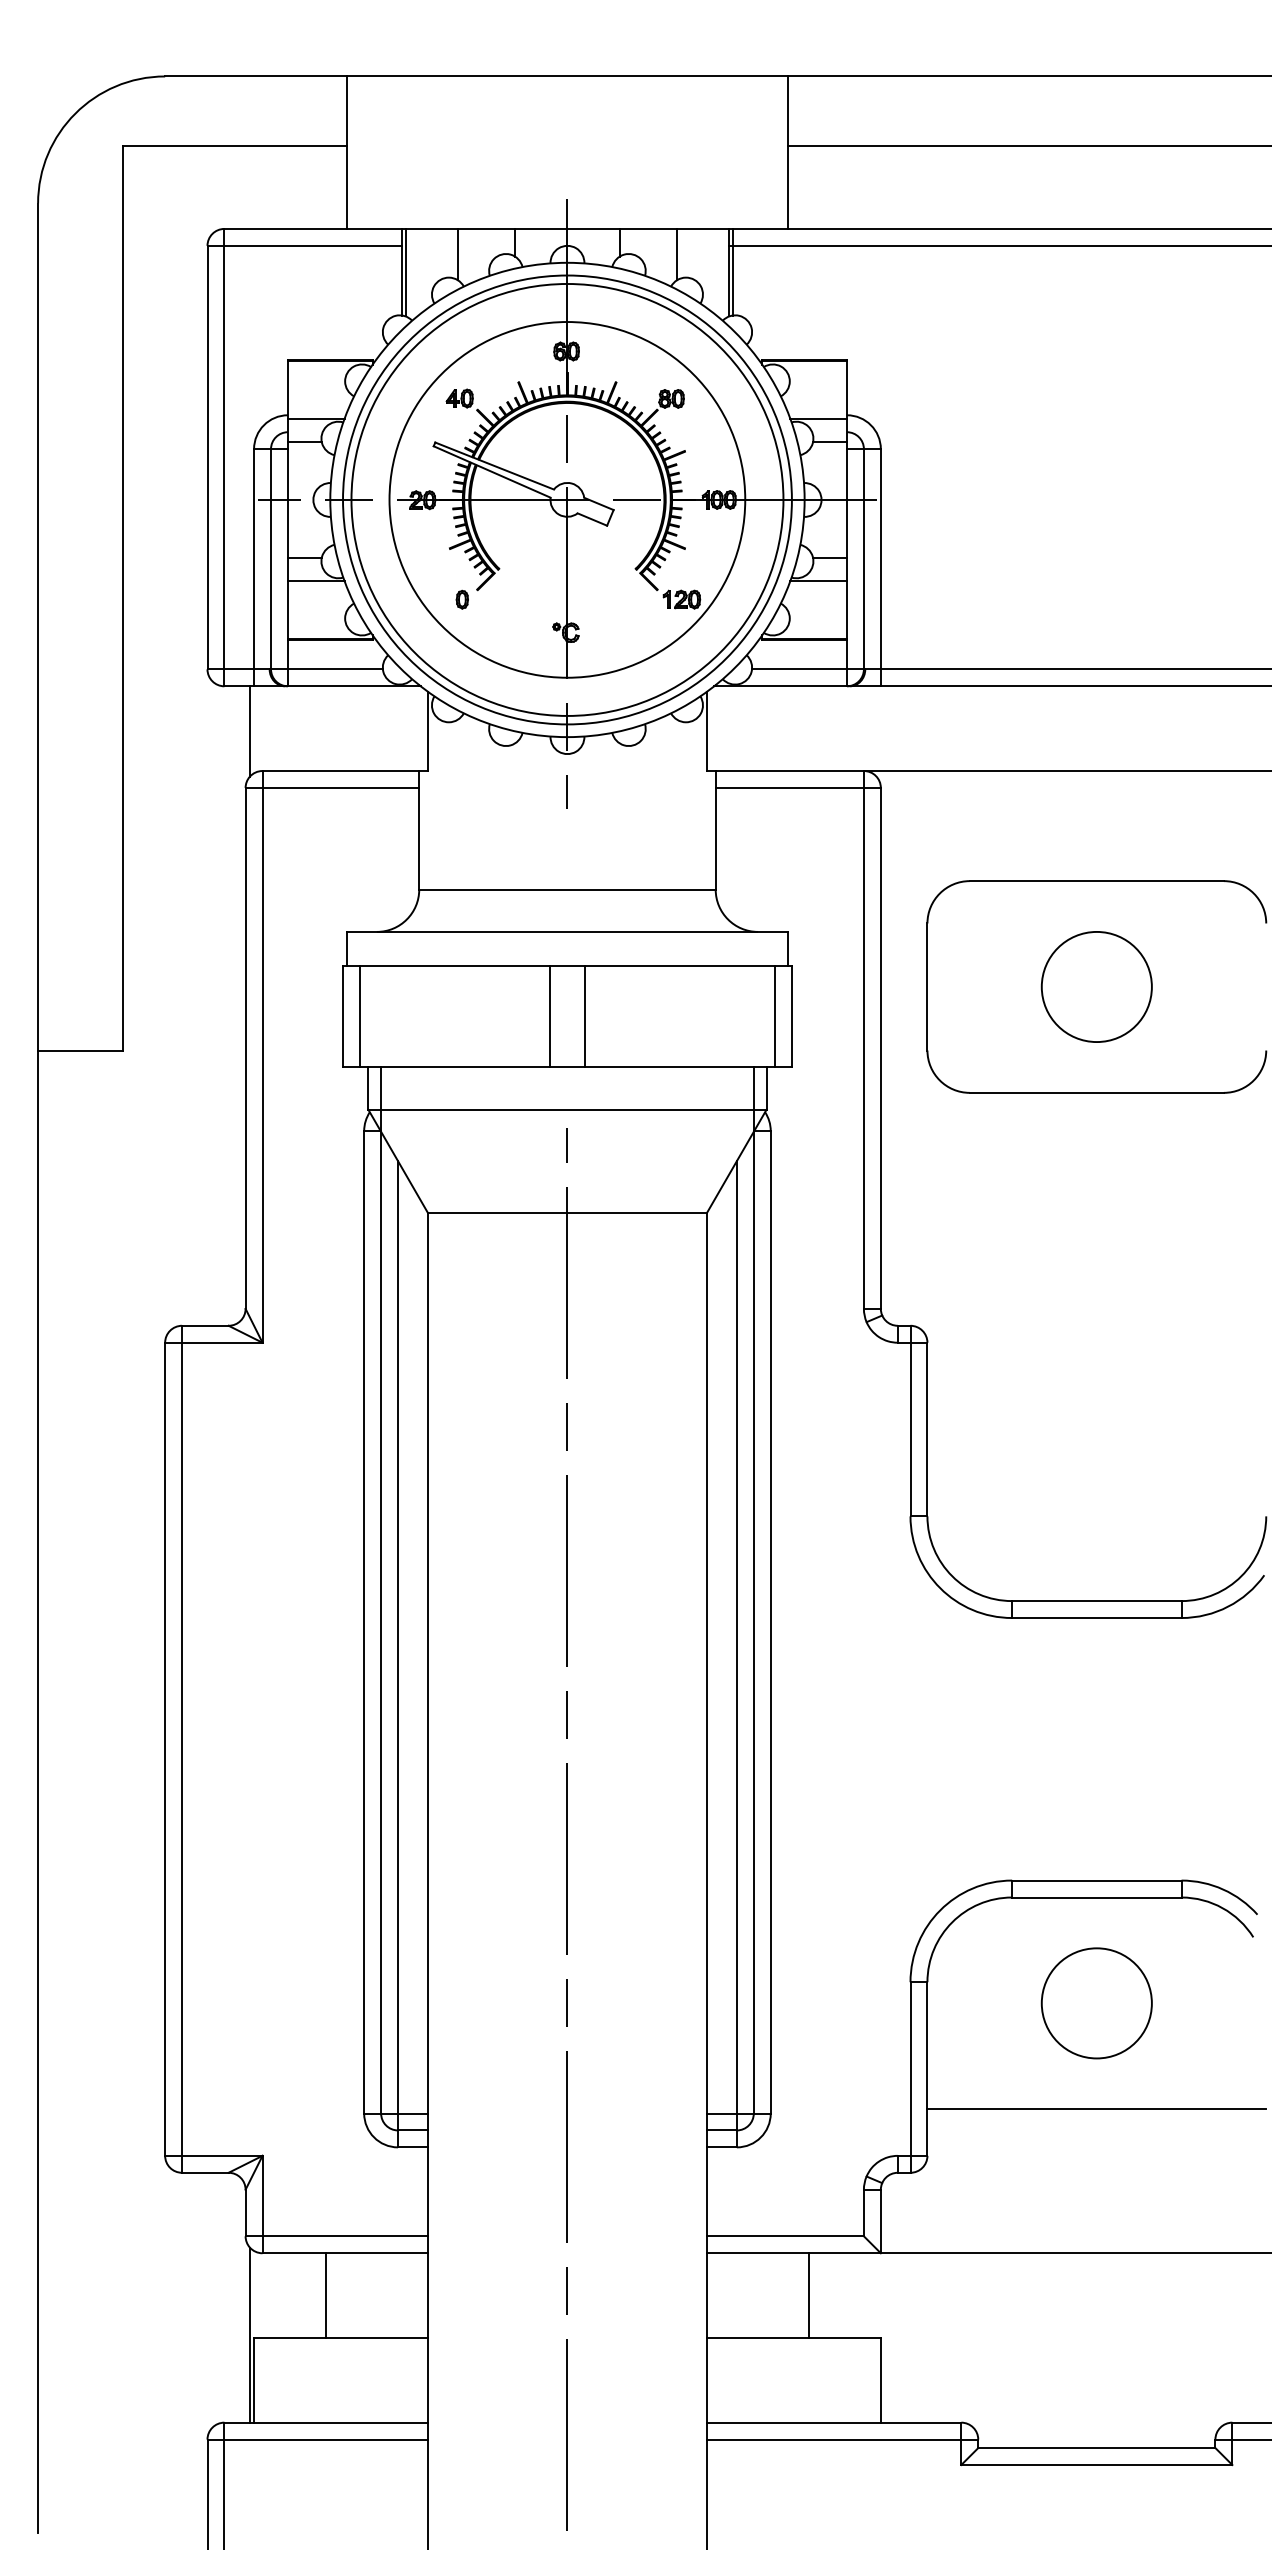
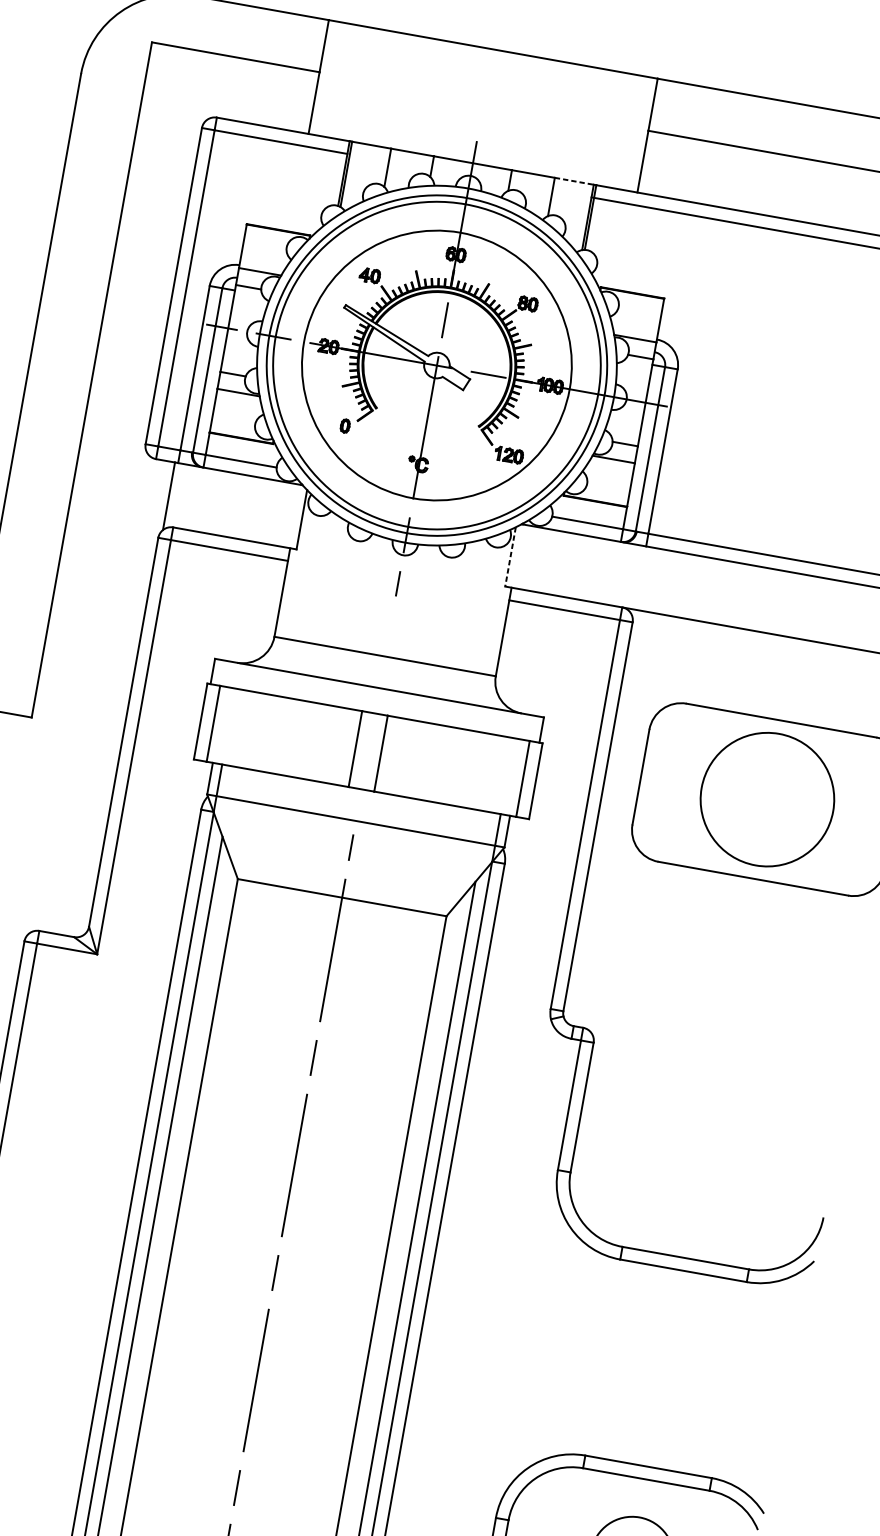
line: (703, 228) -> (574, 181), solid -> dashed
line: (707, 731) -> (510, 557), solid -> dashed
circle: (1096, 986) -> (767, 799), size x1.6

